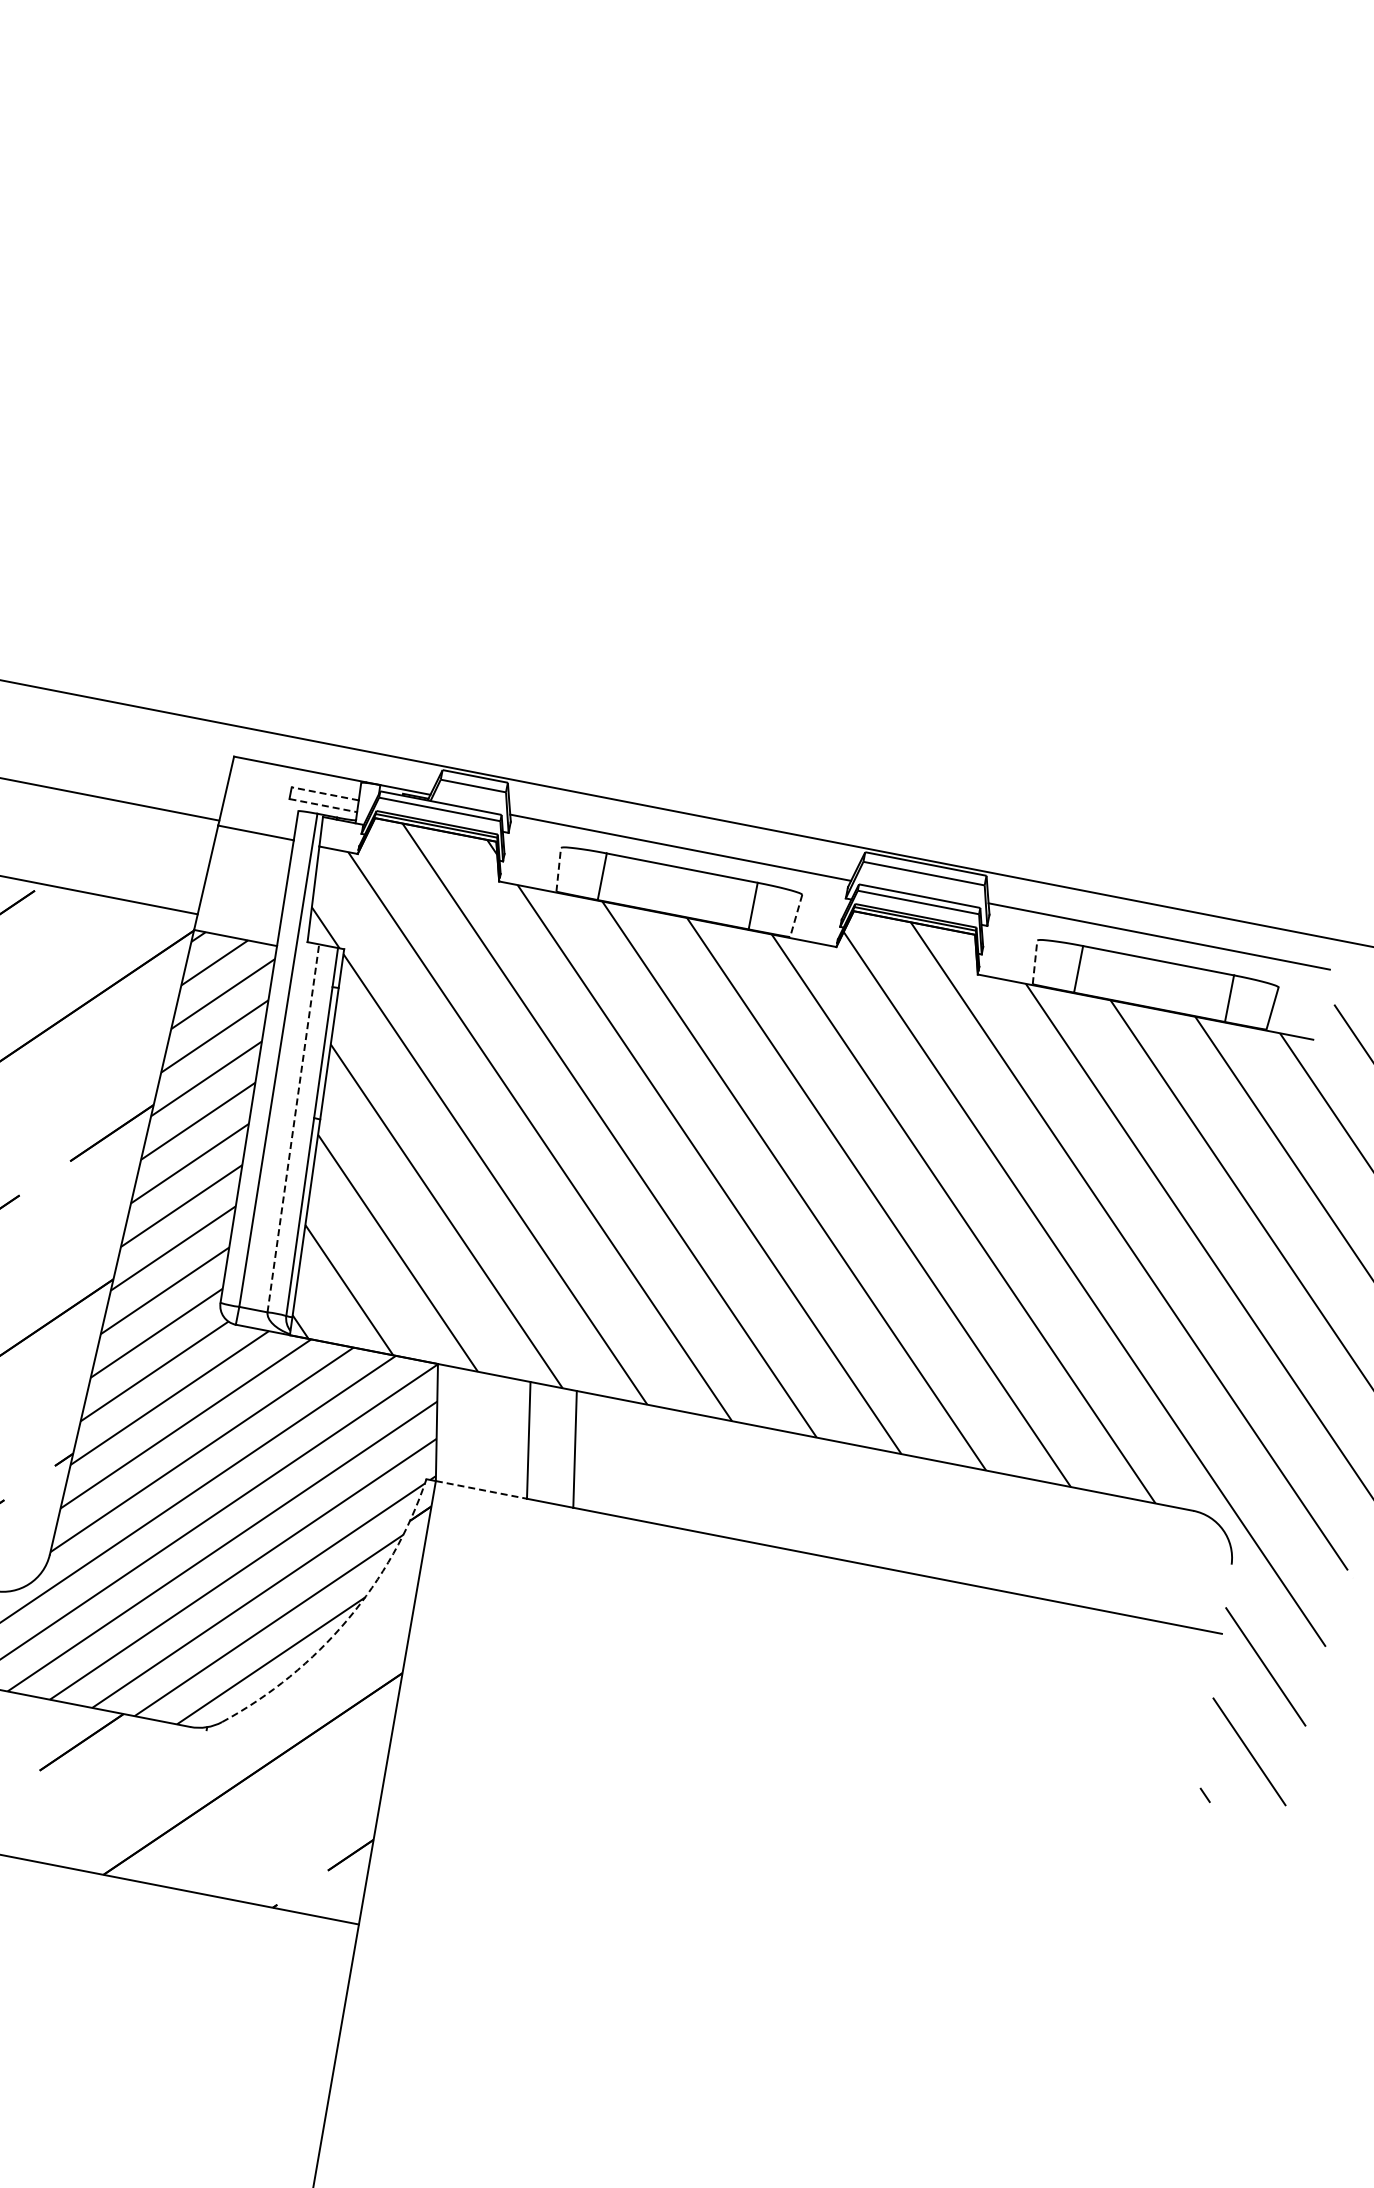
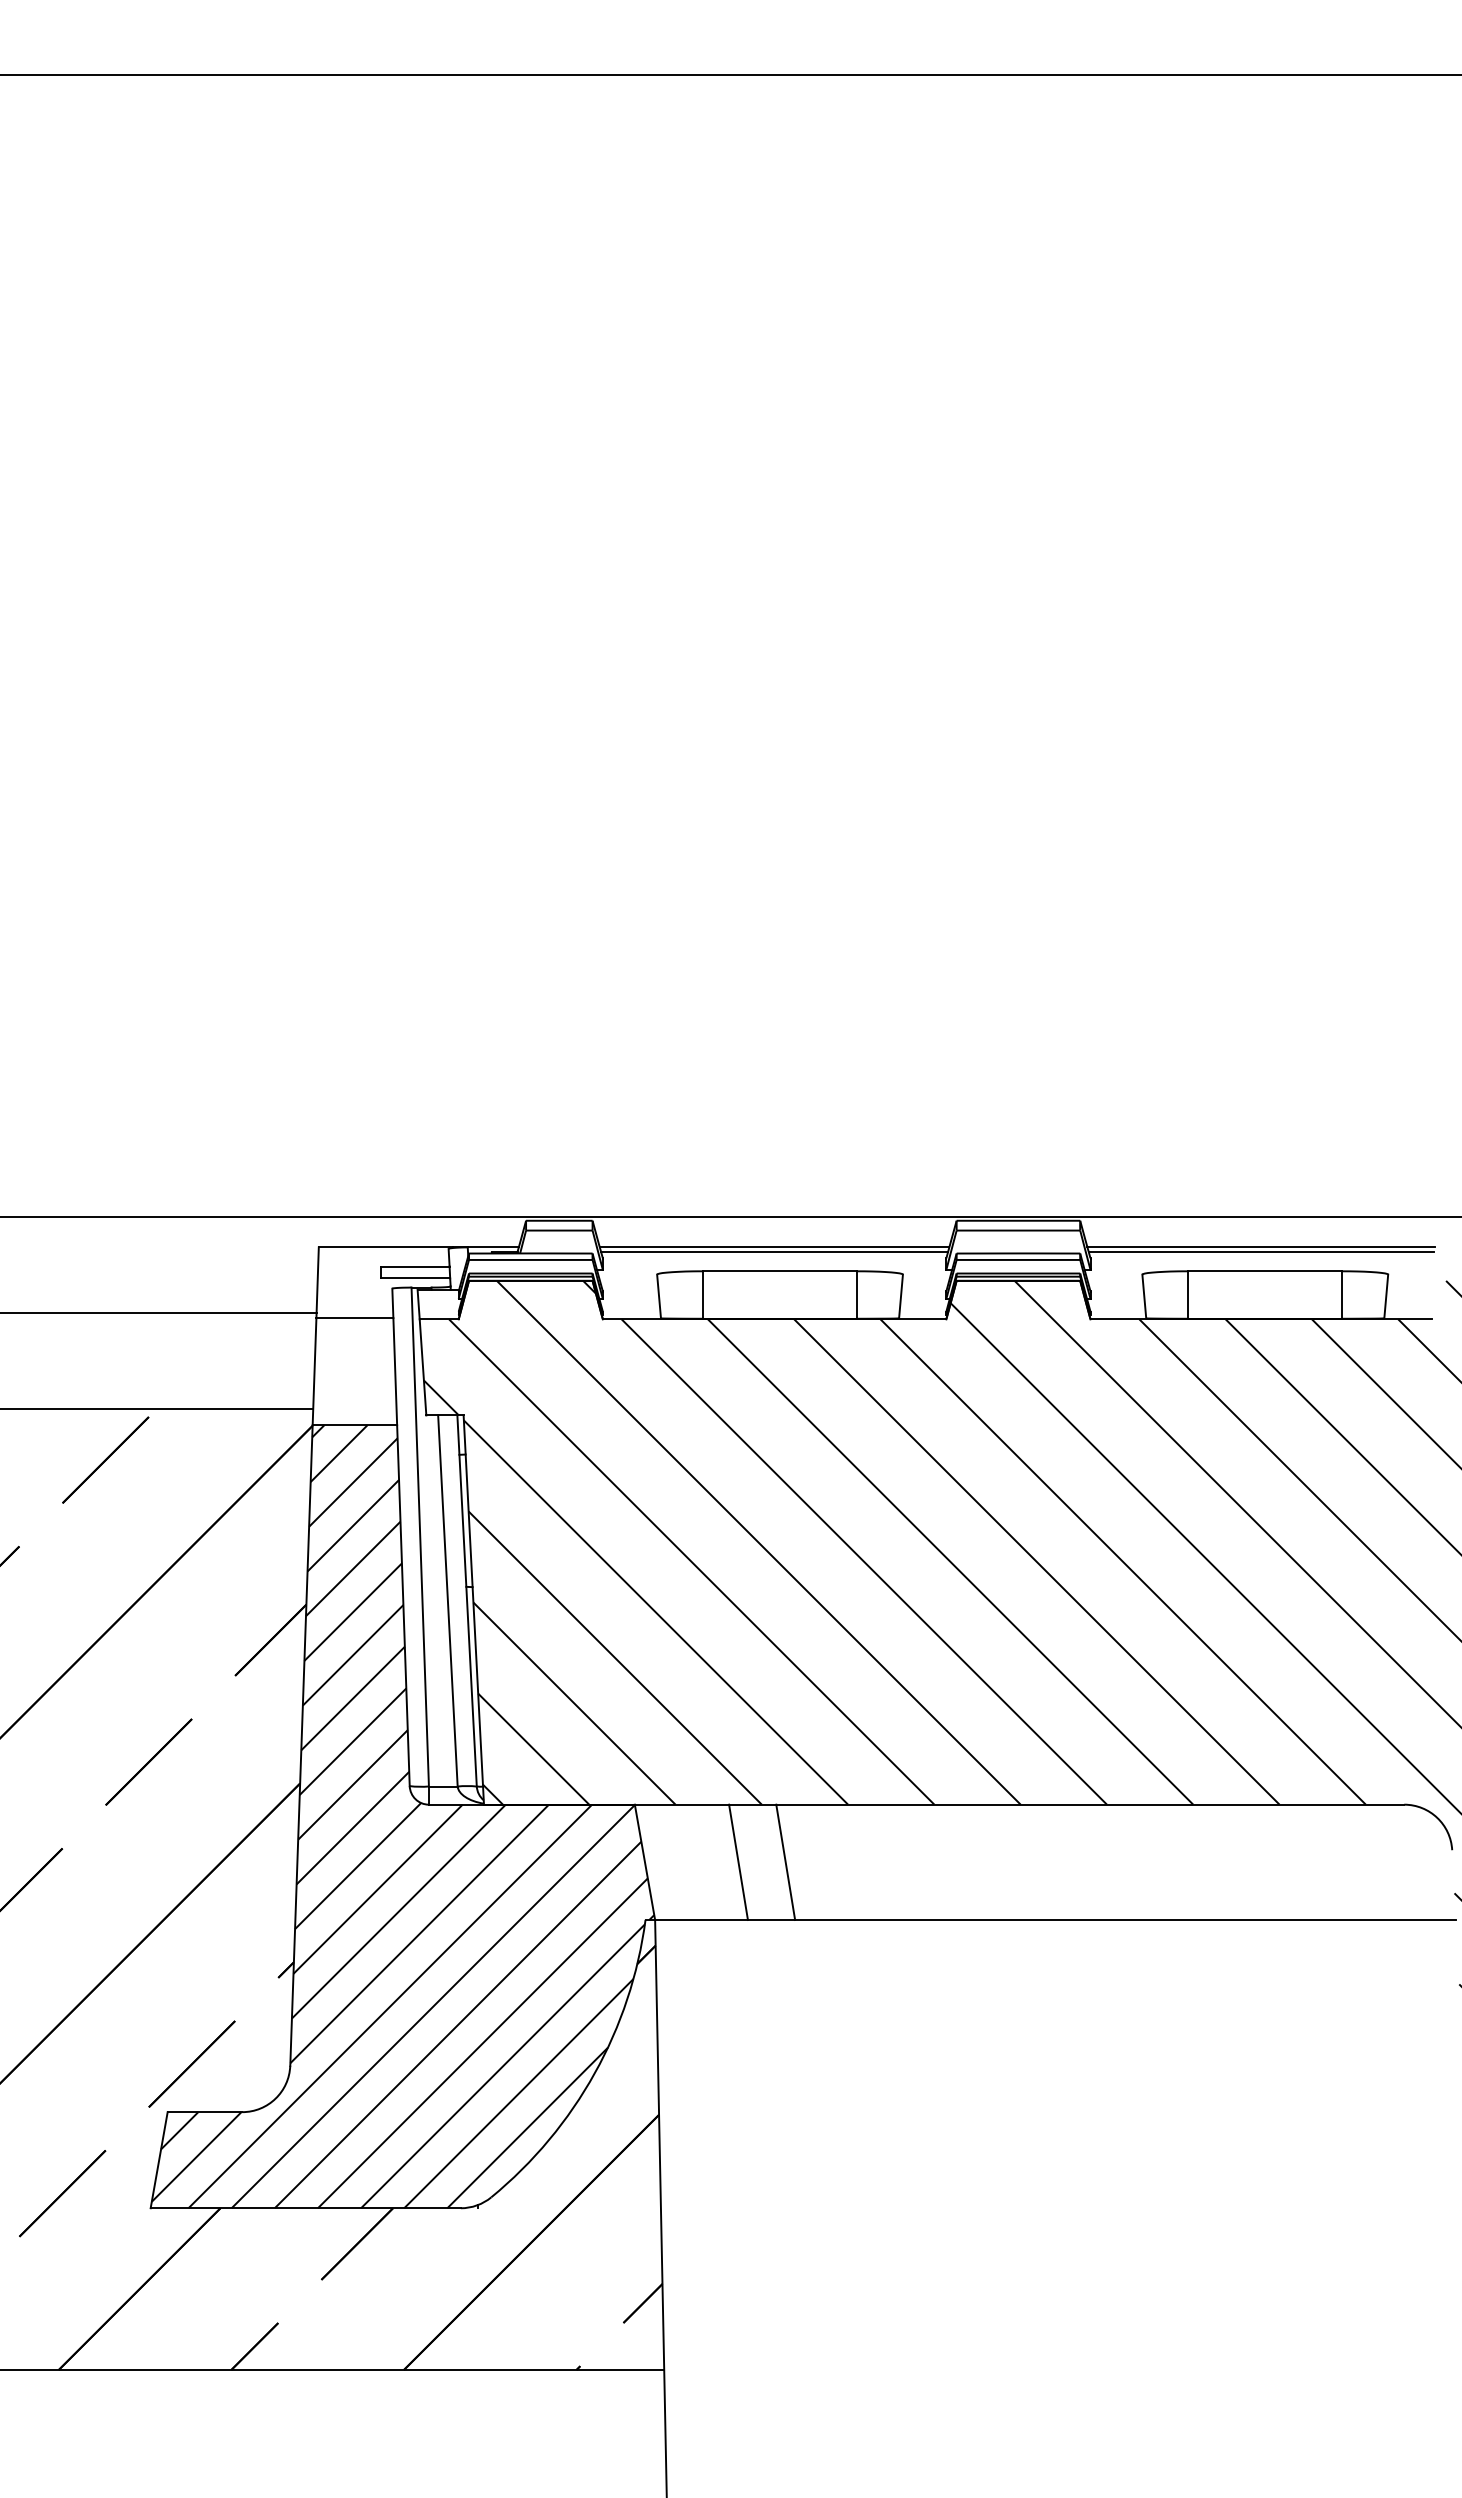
line: (324, 793) -> (414, 1266), dashed -> solid
line: (324, 805) -> (416, 1278), dashed -> solid
line: (681, 843) -> (774, 1247), added
line: (559, 869) -> (659, 1296), dashed -> solid
line: (796, 916) -> (901, 1296), dashed -> solid
line: (1158, 940) -> (1261, 1251), added
line: (1035, 962) -> (1144, 1296), dashed -> solid
line: (293, 1127) -> (447, 1600), dashed -> solid
line: (482, 1489) -> (702, 1919), dashed -> solid
arc: (347, 1620) -> (594, 2073), dashed -> solid

